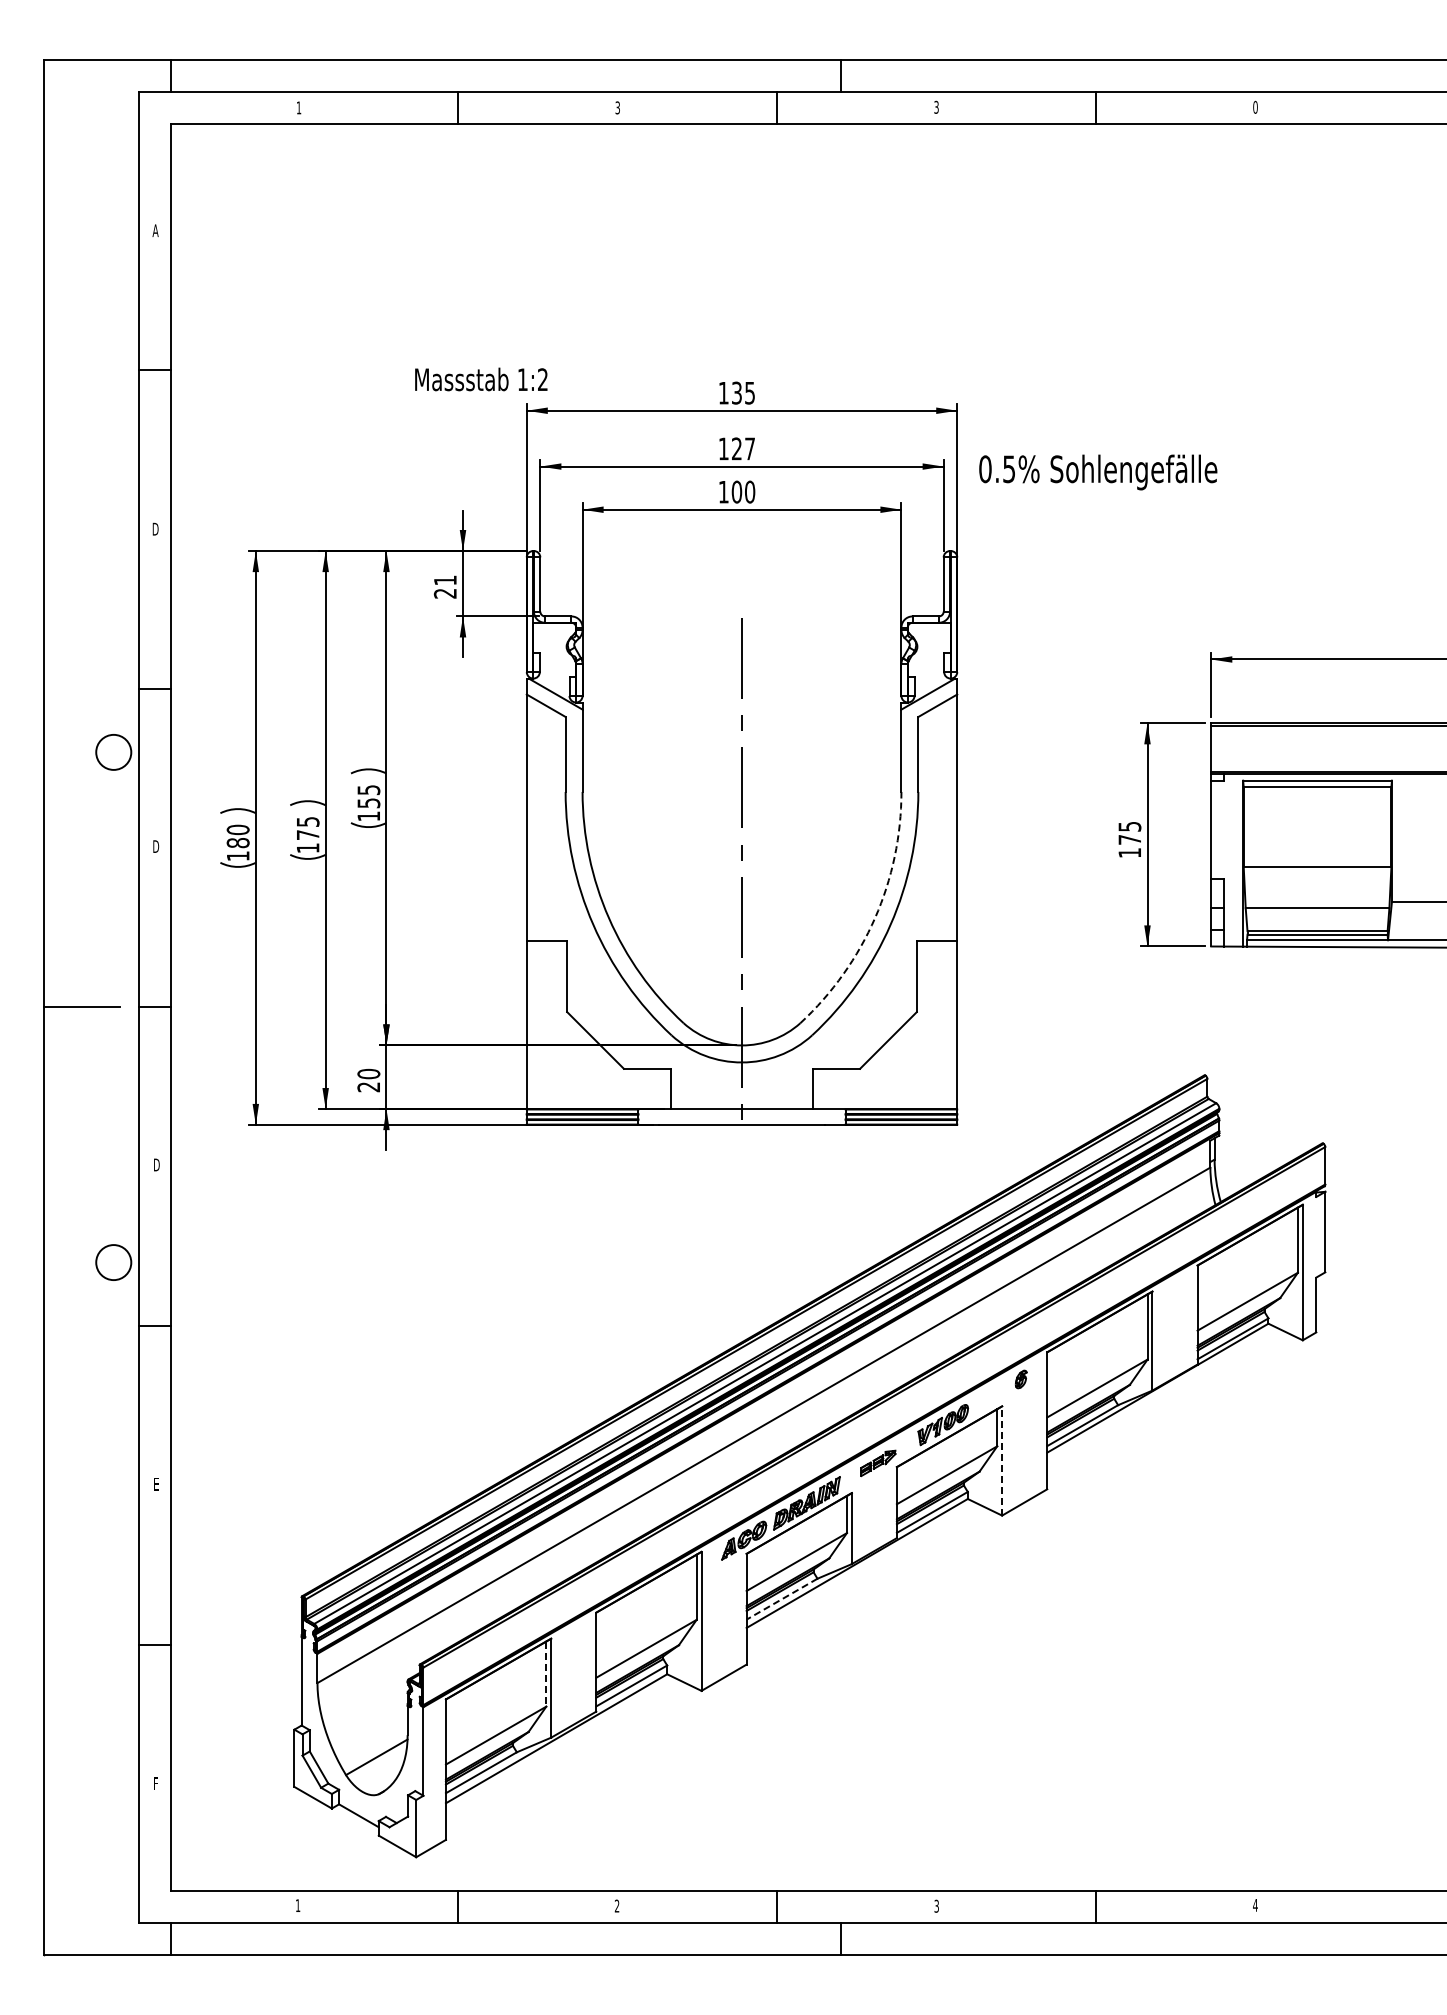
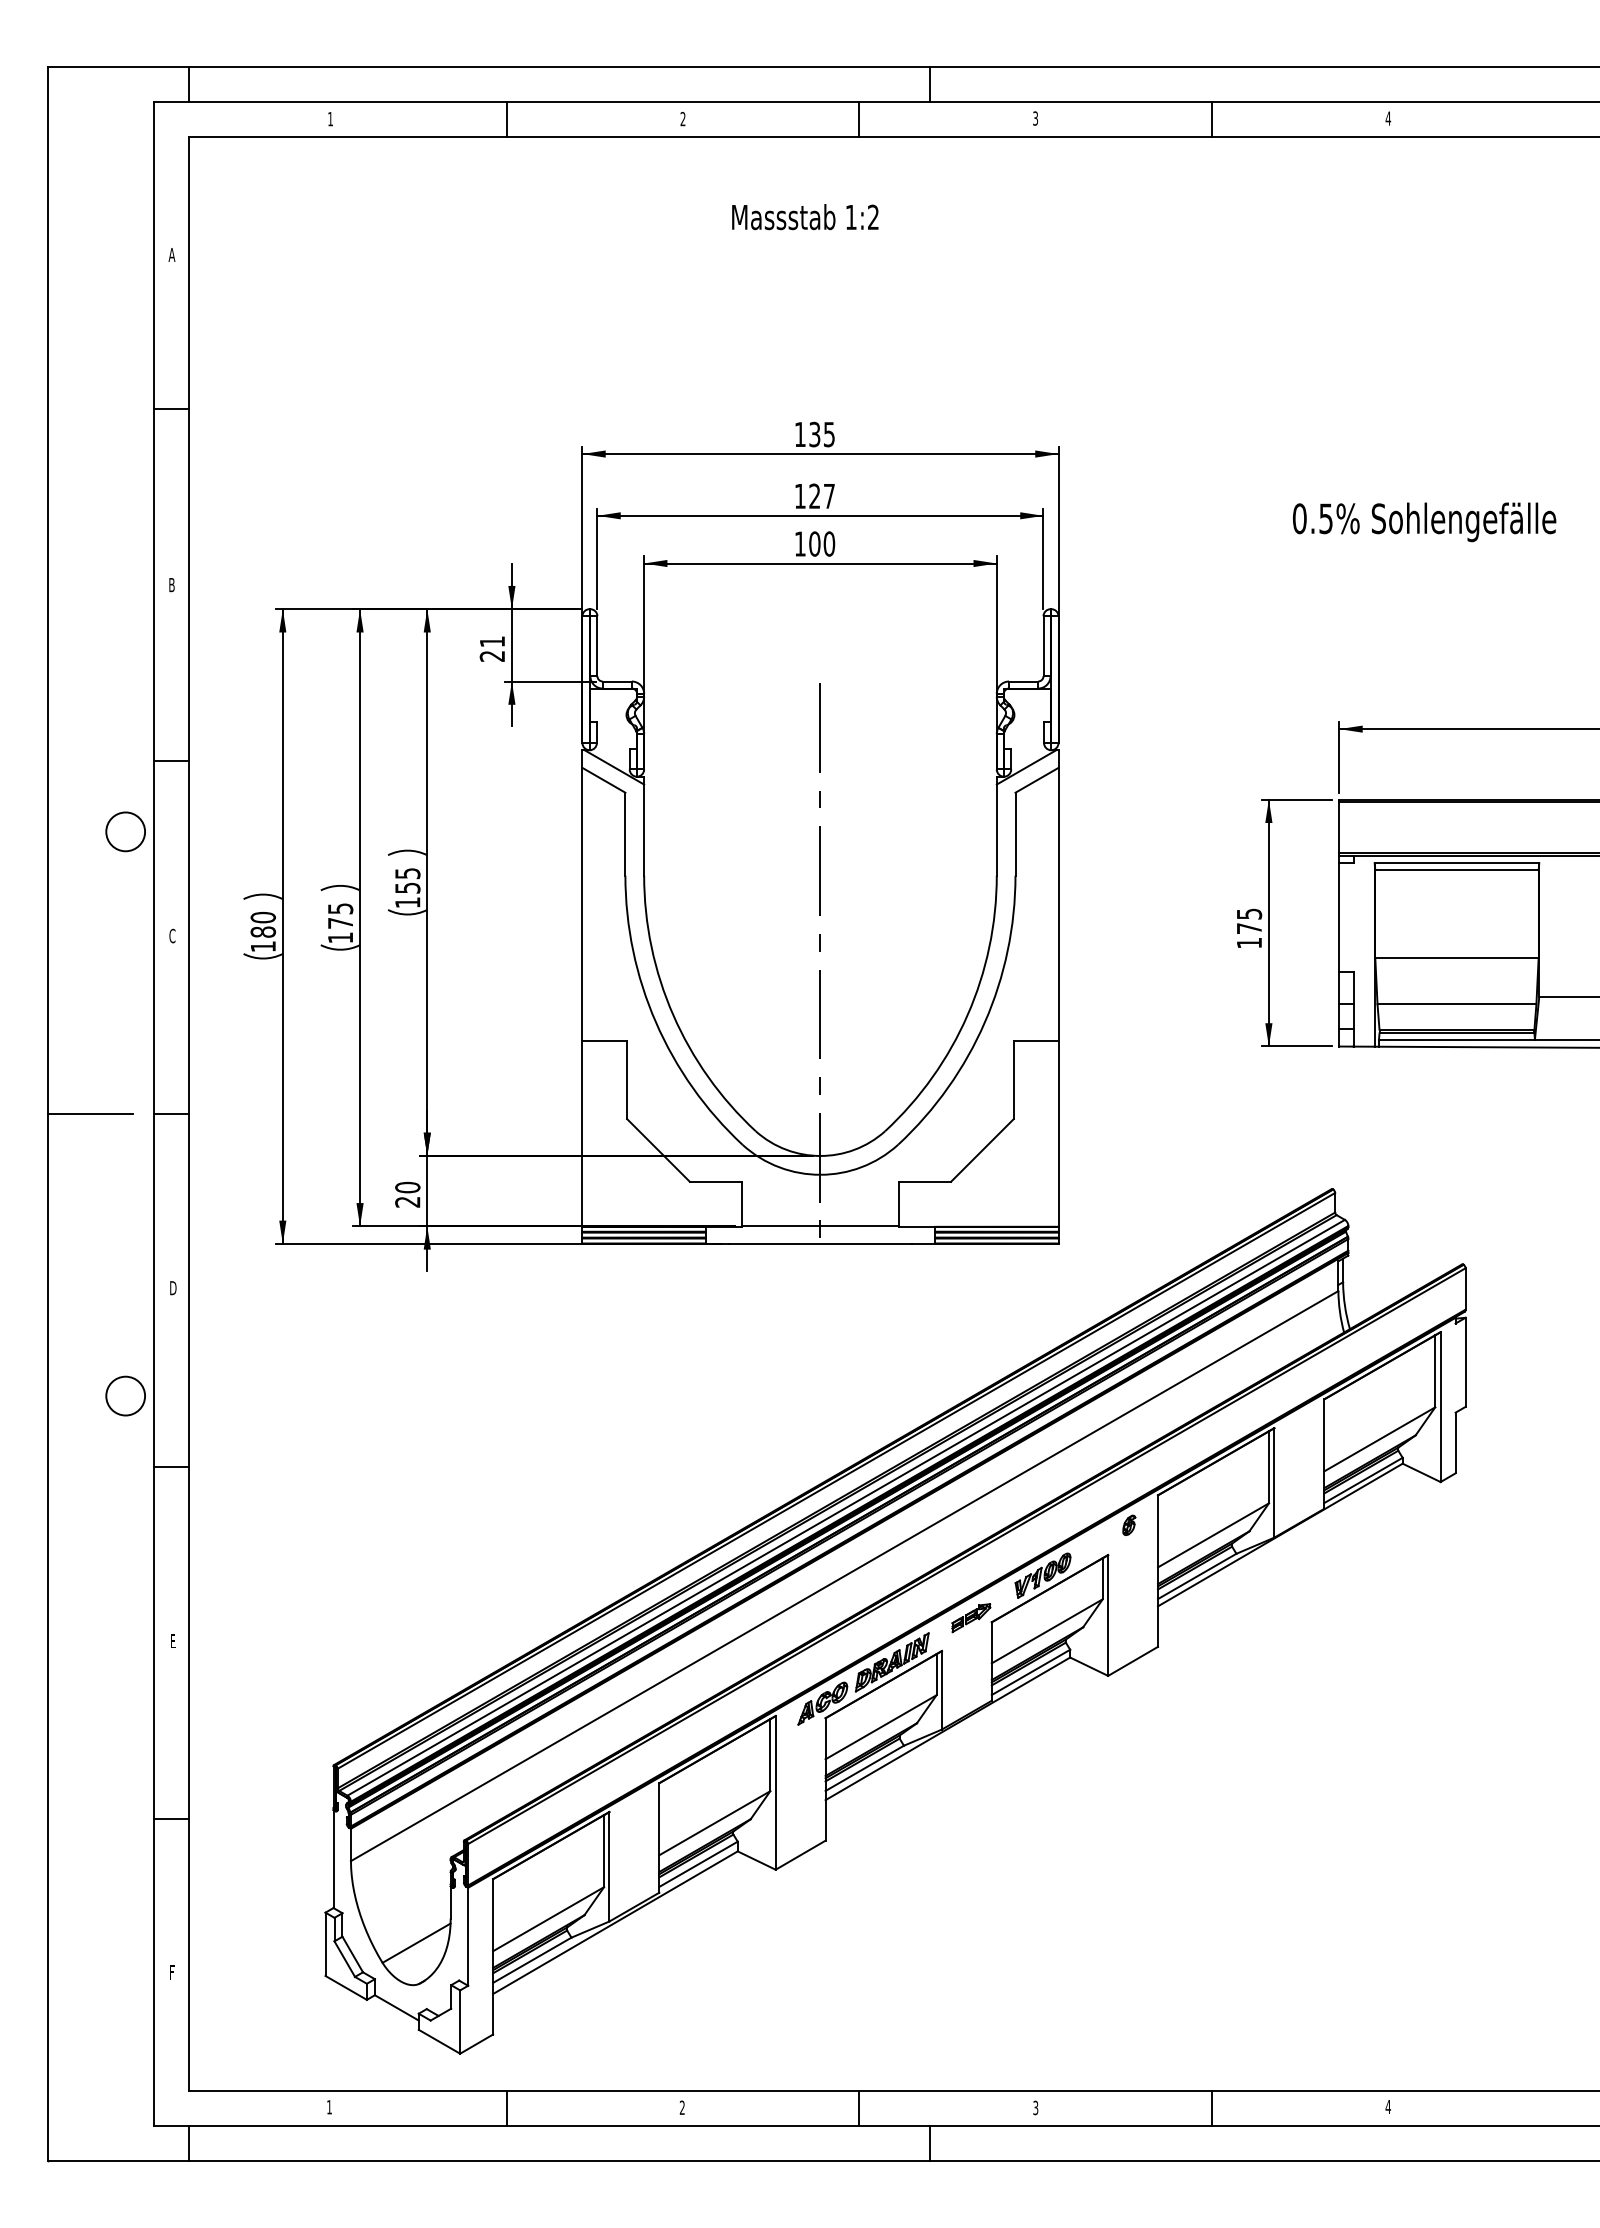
text: (1255, 106) -> (1388, 117), 0 -> 4
text: (617, 108) -> (682, 119), 3 -> 2
text: (481, 379) -> (805, 217), moved
text: (1098, 472) -> (1424, 522), moved
text: (155, 529) -> (171, 585), D -> B
text: (156, 846) -> (172, 935), D -> C
arc: (875, 918) -> (968, 1015), dashed -> solid
line: (1002, 1460) -> (1108, 1614), dashed -> solid
line: (782, 1599) -> (865, 1768), dashed -> solid
line: (546, 1674) -> (604, 1851), dashed -> solid

